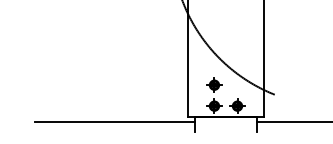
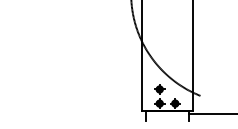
line: (114, 122) -> (92, 114), removed

